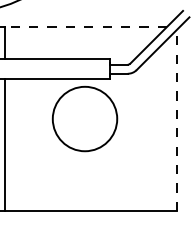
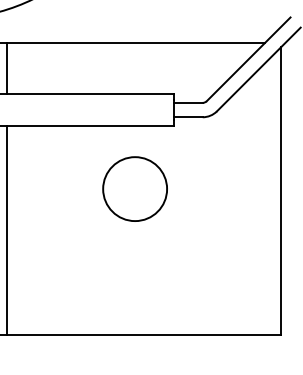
line: (85, 27) -> (135, 43), dashed -> solid
circle: (85, 118) -> (135, 188), size x0.62
line: (177, 120) -> (281, 191), dashed -> solid

